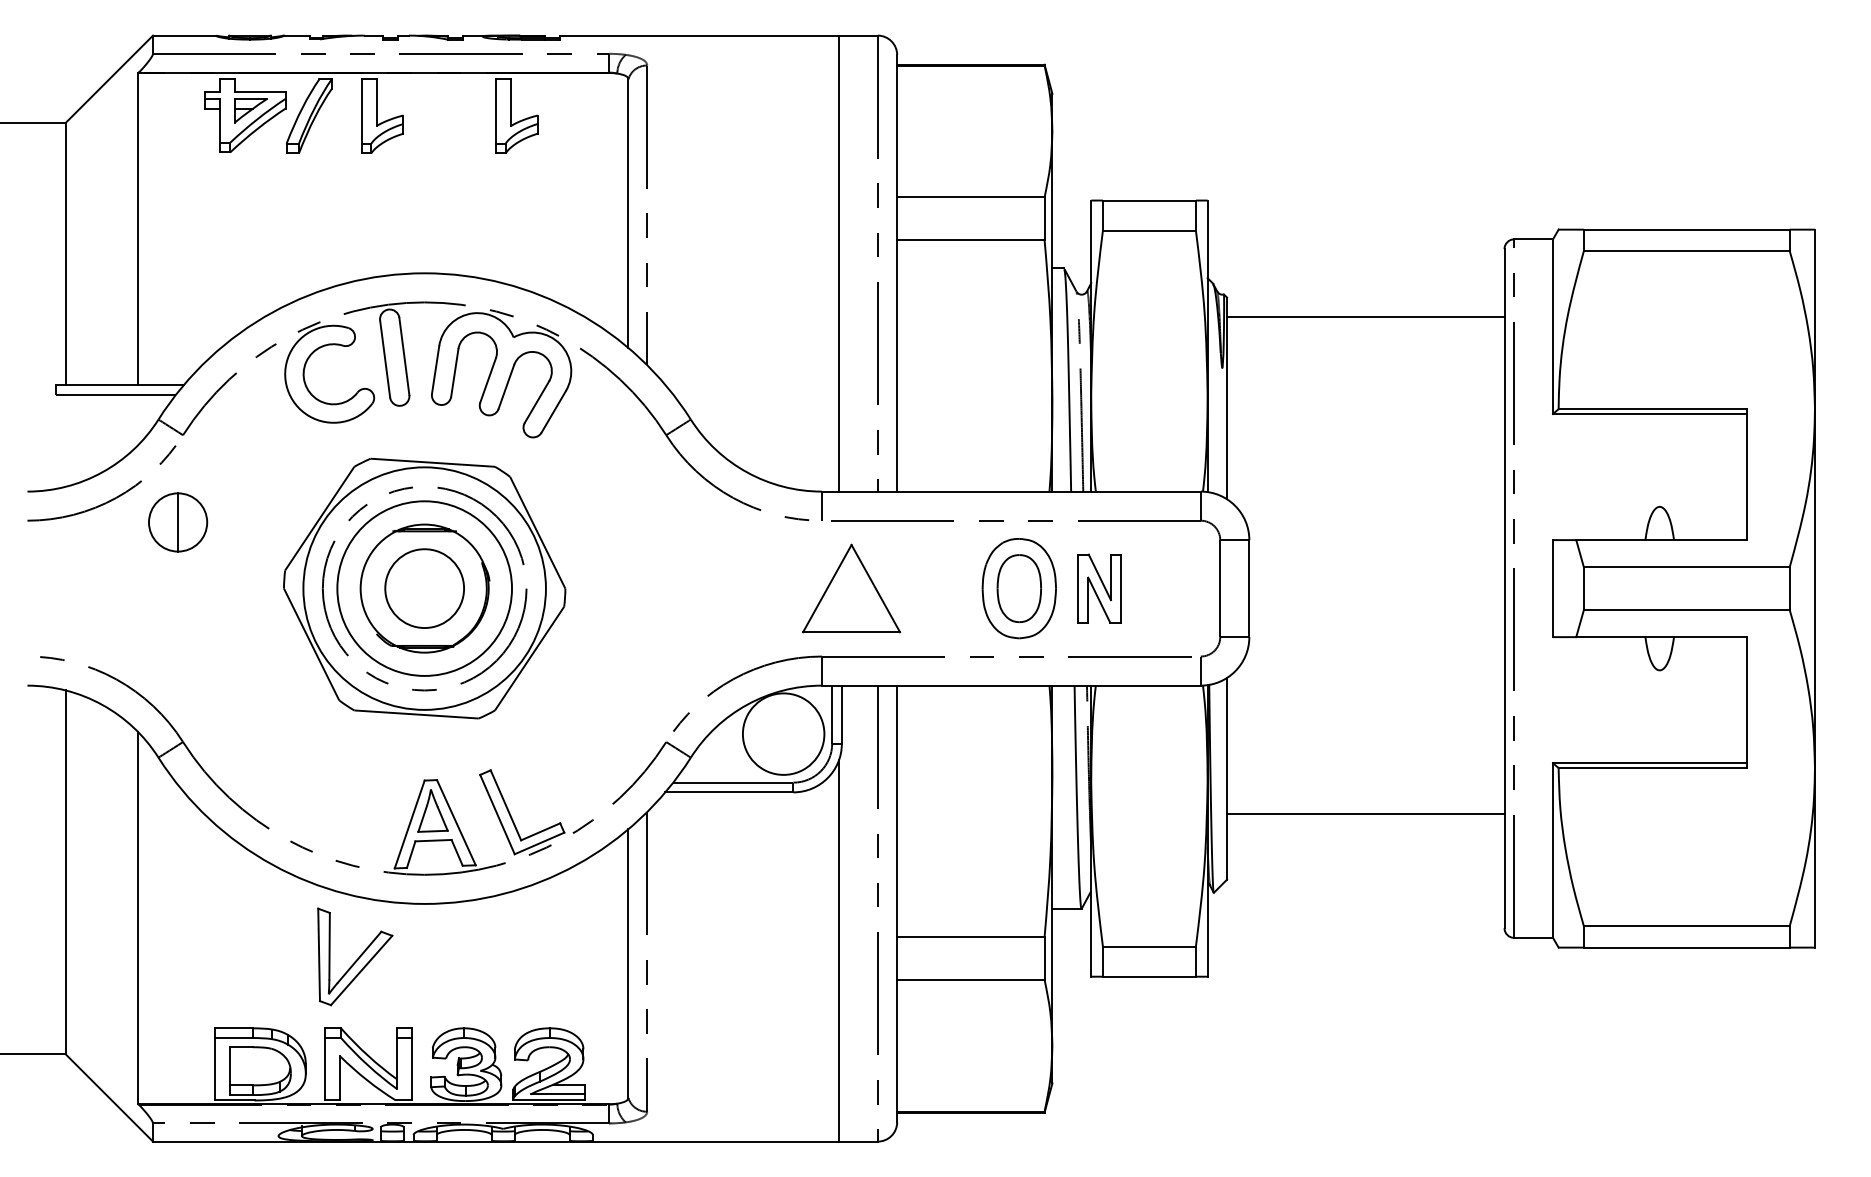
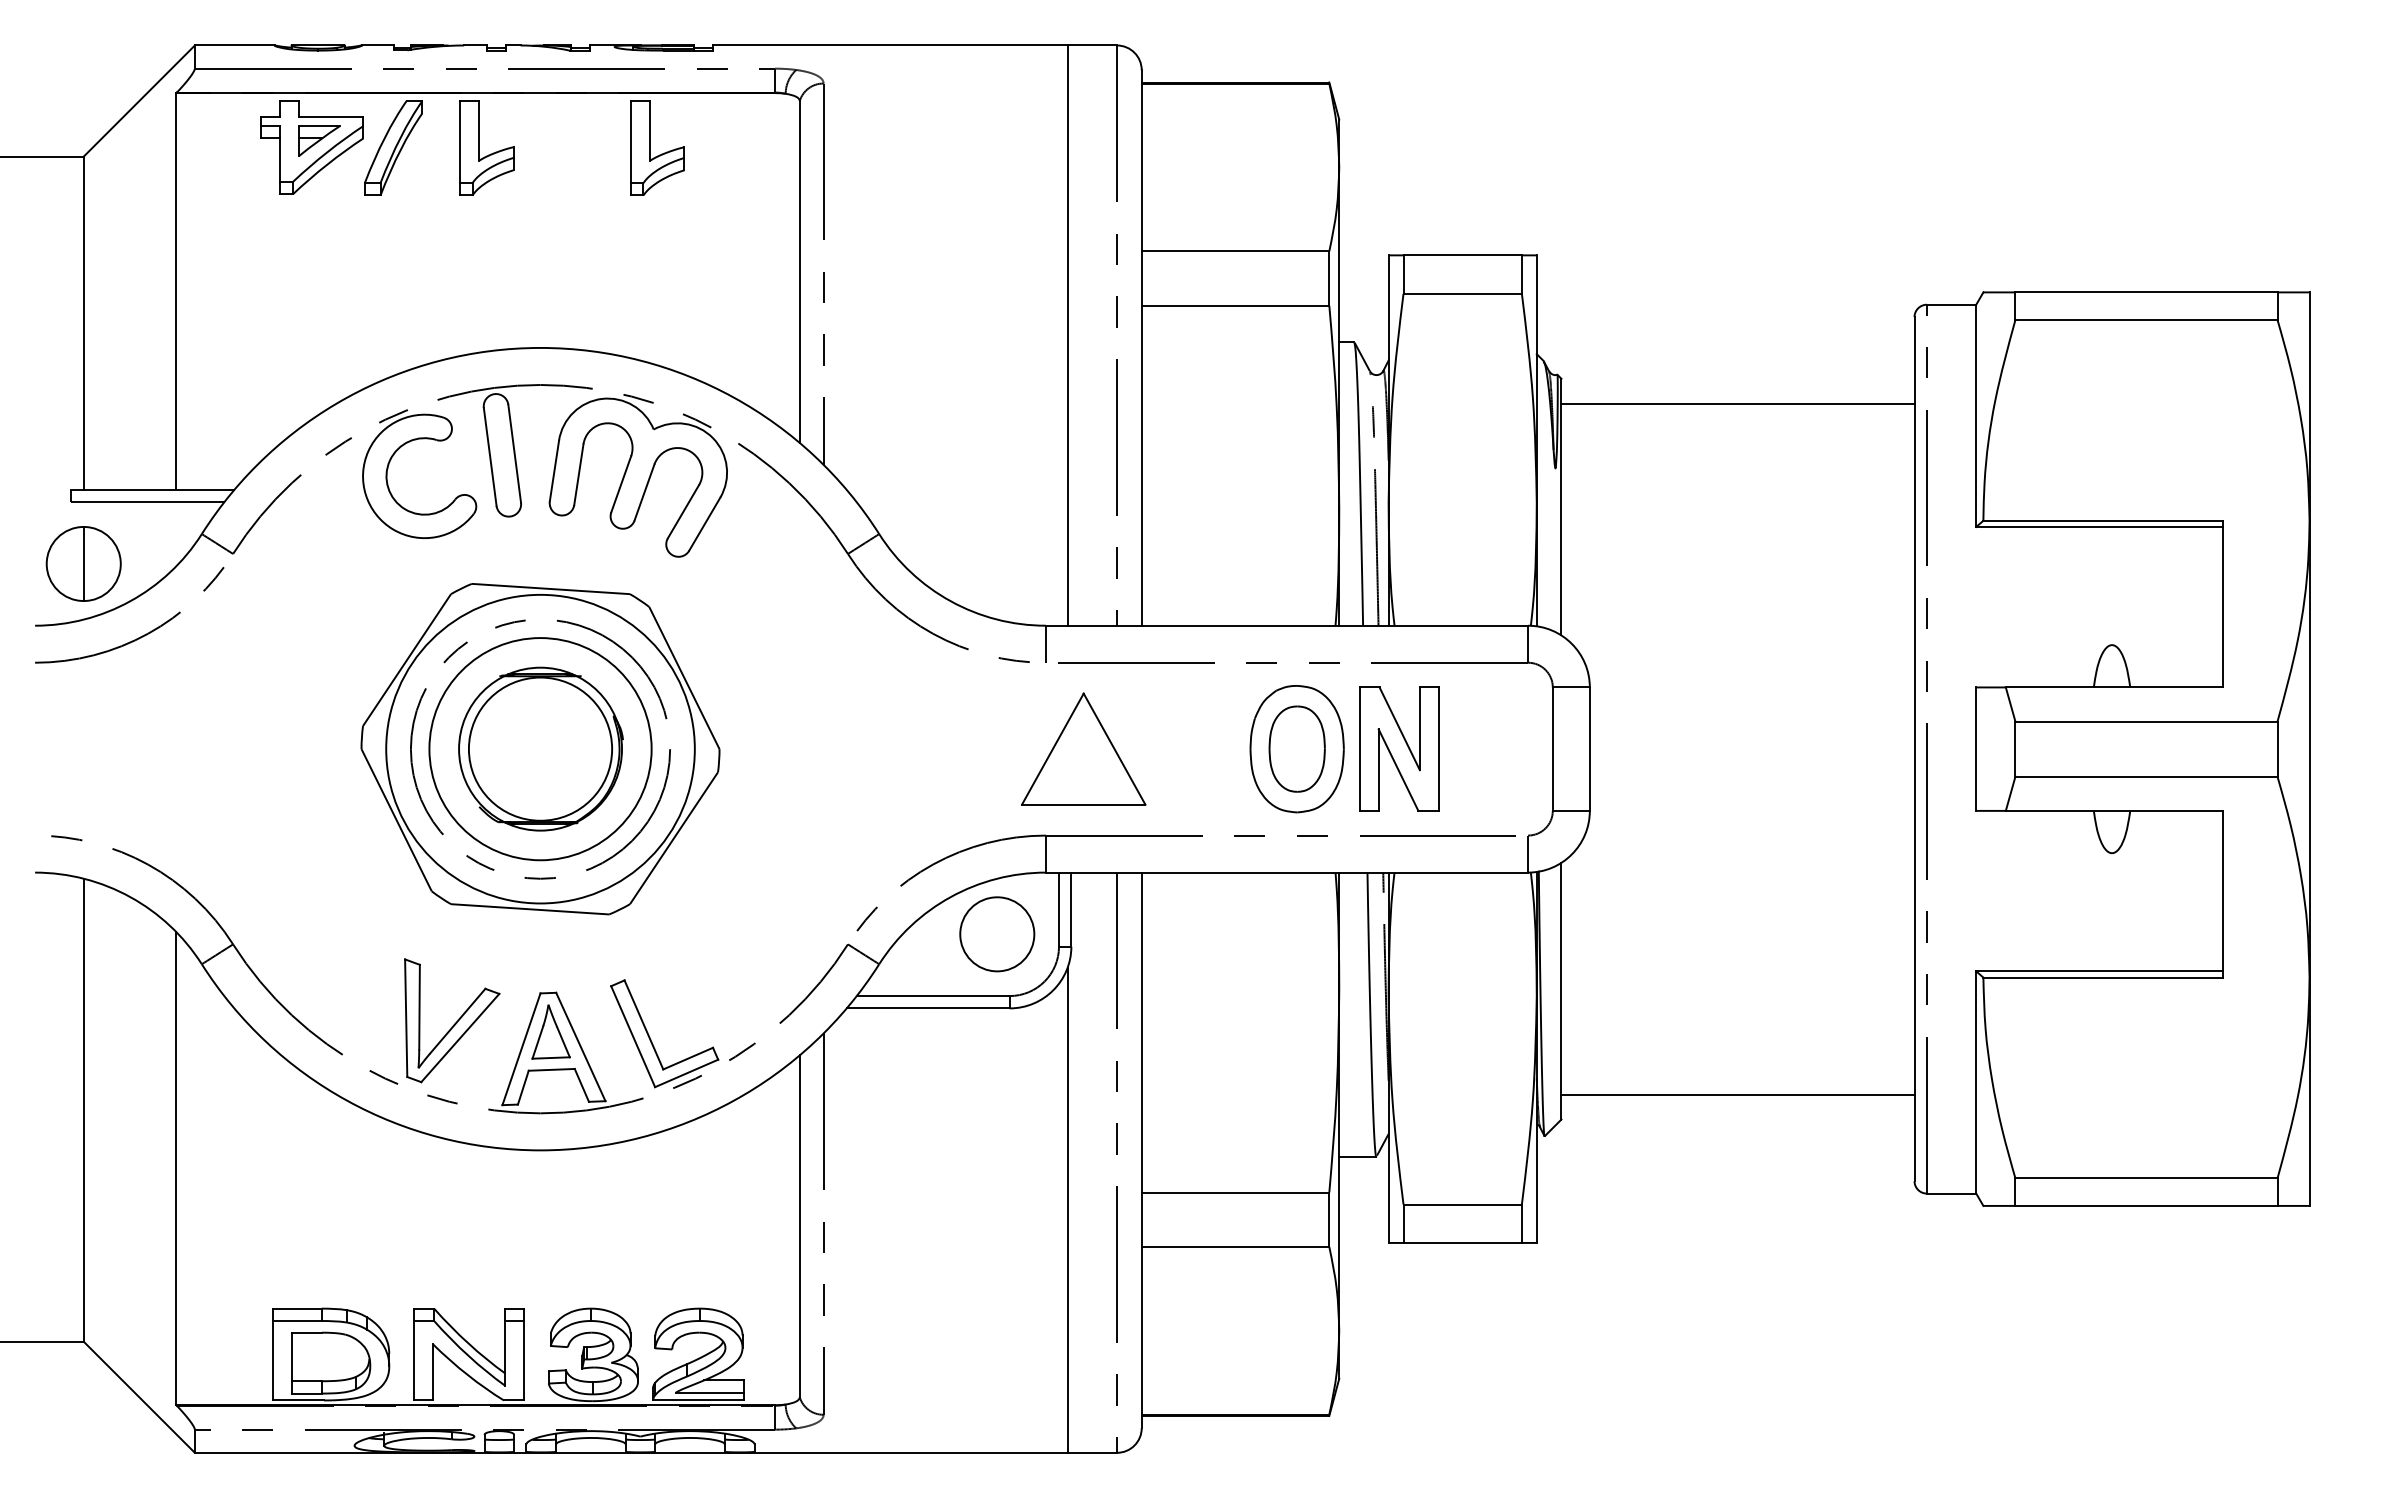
part: (177, 522) -> (83, 563), moved
circle: (424, 588) -> (540, 748), size x1.43
part: (1099, 588) -> (1399, 748), size x1.43
circle: (783, 734) -> (997, 934), size x0.71
line: (1365, 813) -> (1737, 1094), moved
part: (355, 956) -> (452, 1020), moved

